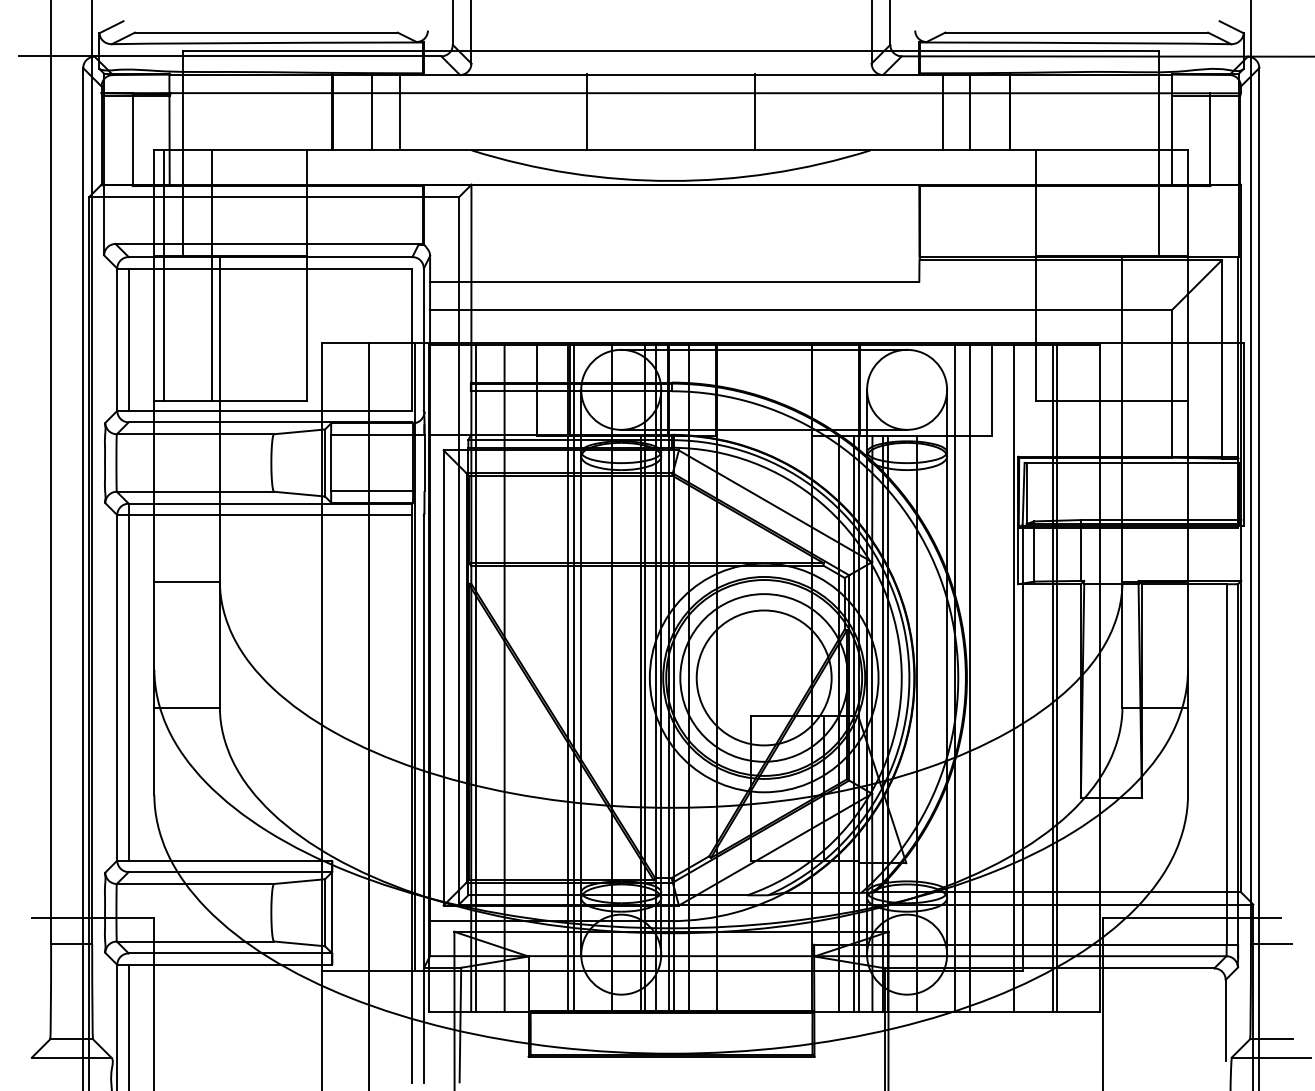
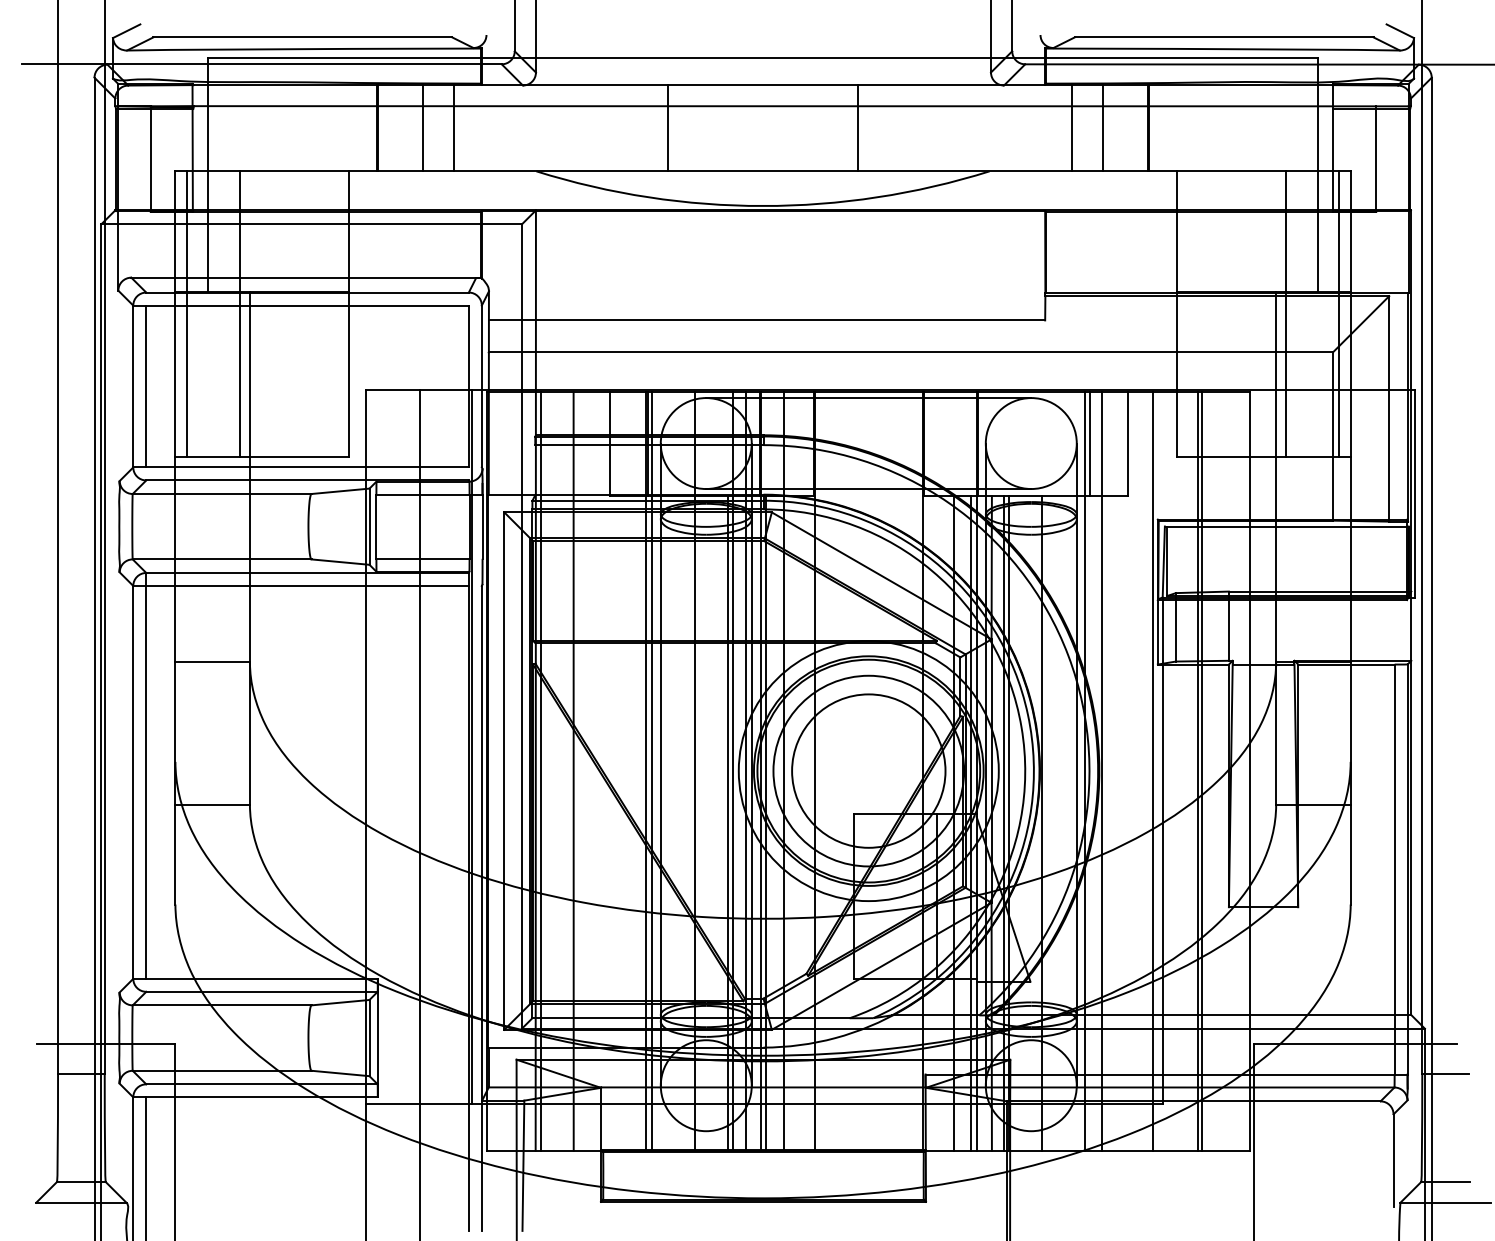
line: (1130, 275) -> (1285, 313), added
line: (1178, 275) -> (1339, 313), added
line: (958, 390) -> (1089, 444), added

